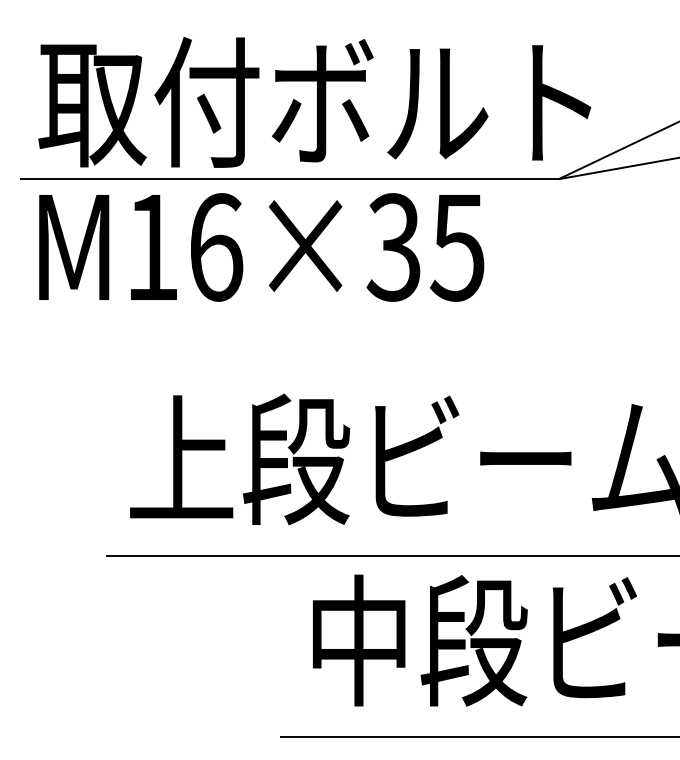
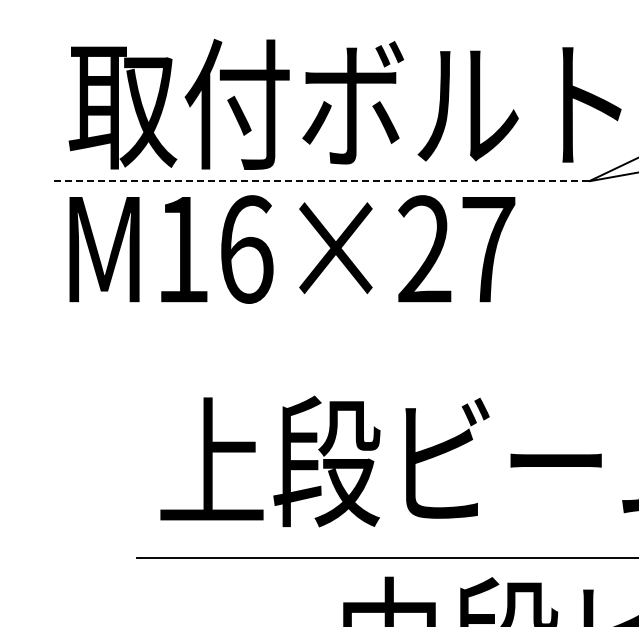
line: (289, 179) -> (319, 181), solid -> dashed
text: (425, 247) -> (455, 249), M16×35 -> M16×27

